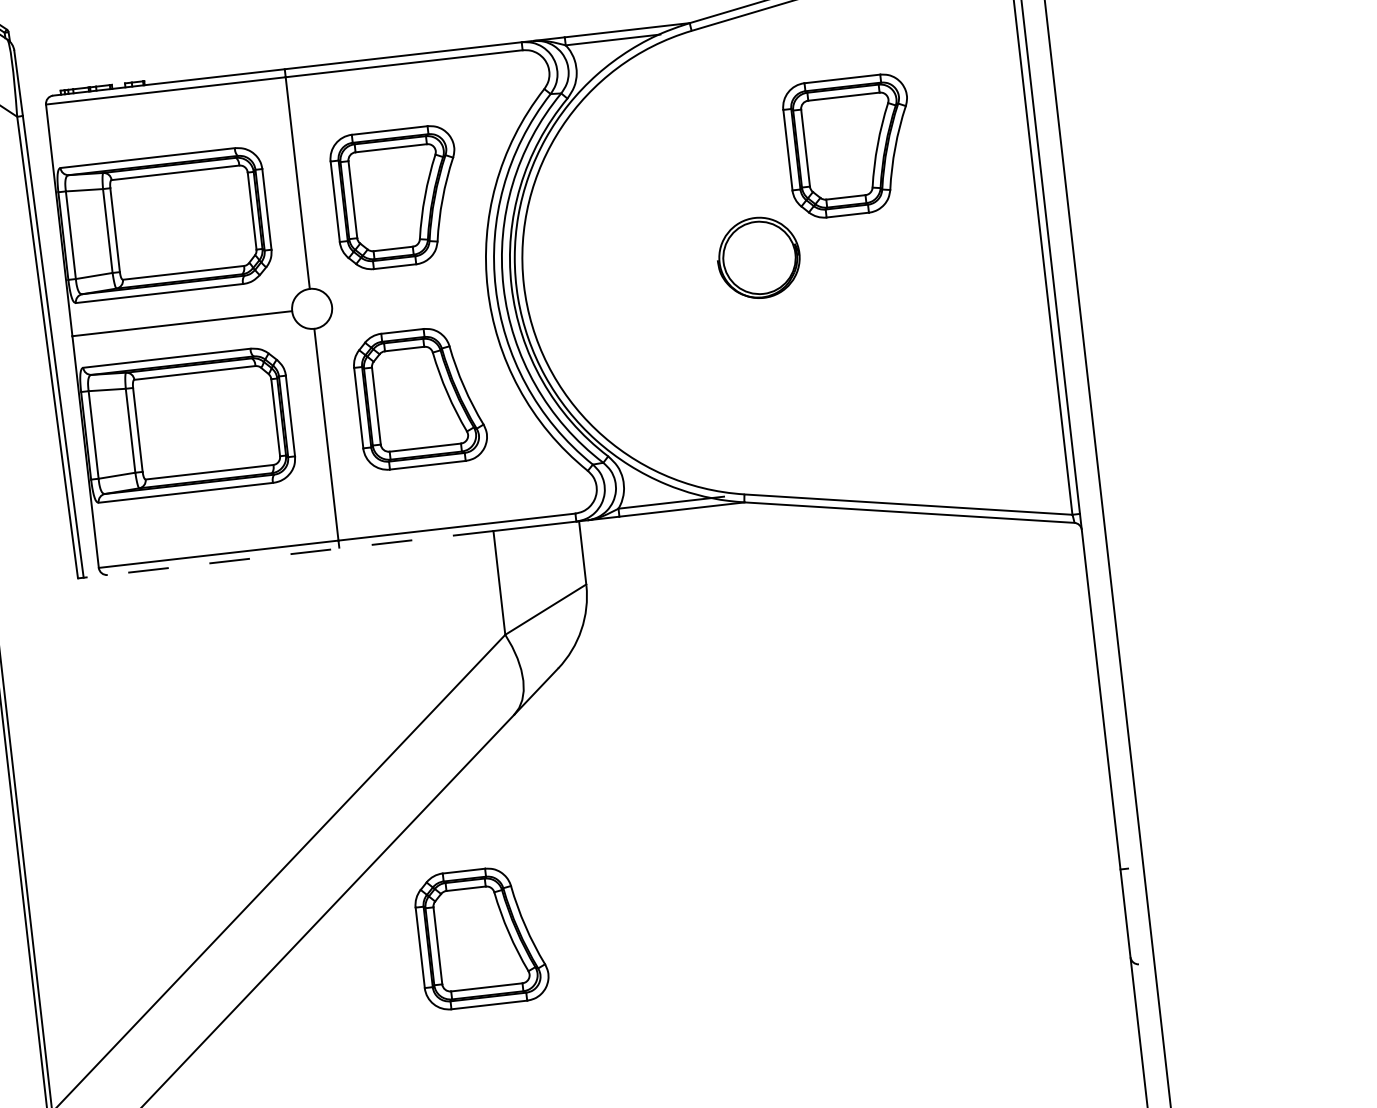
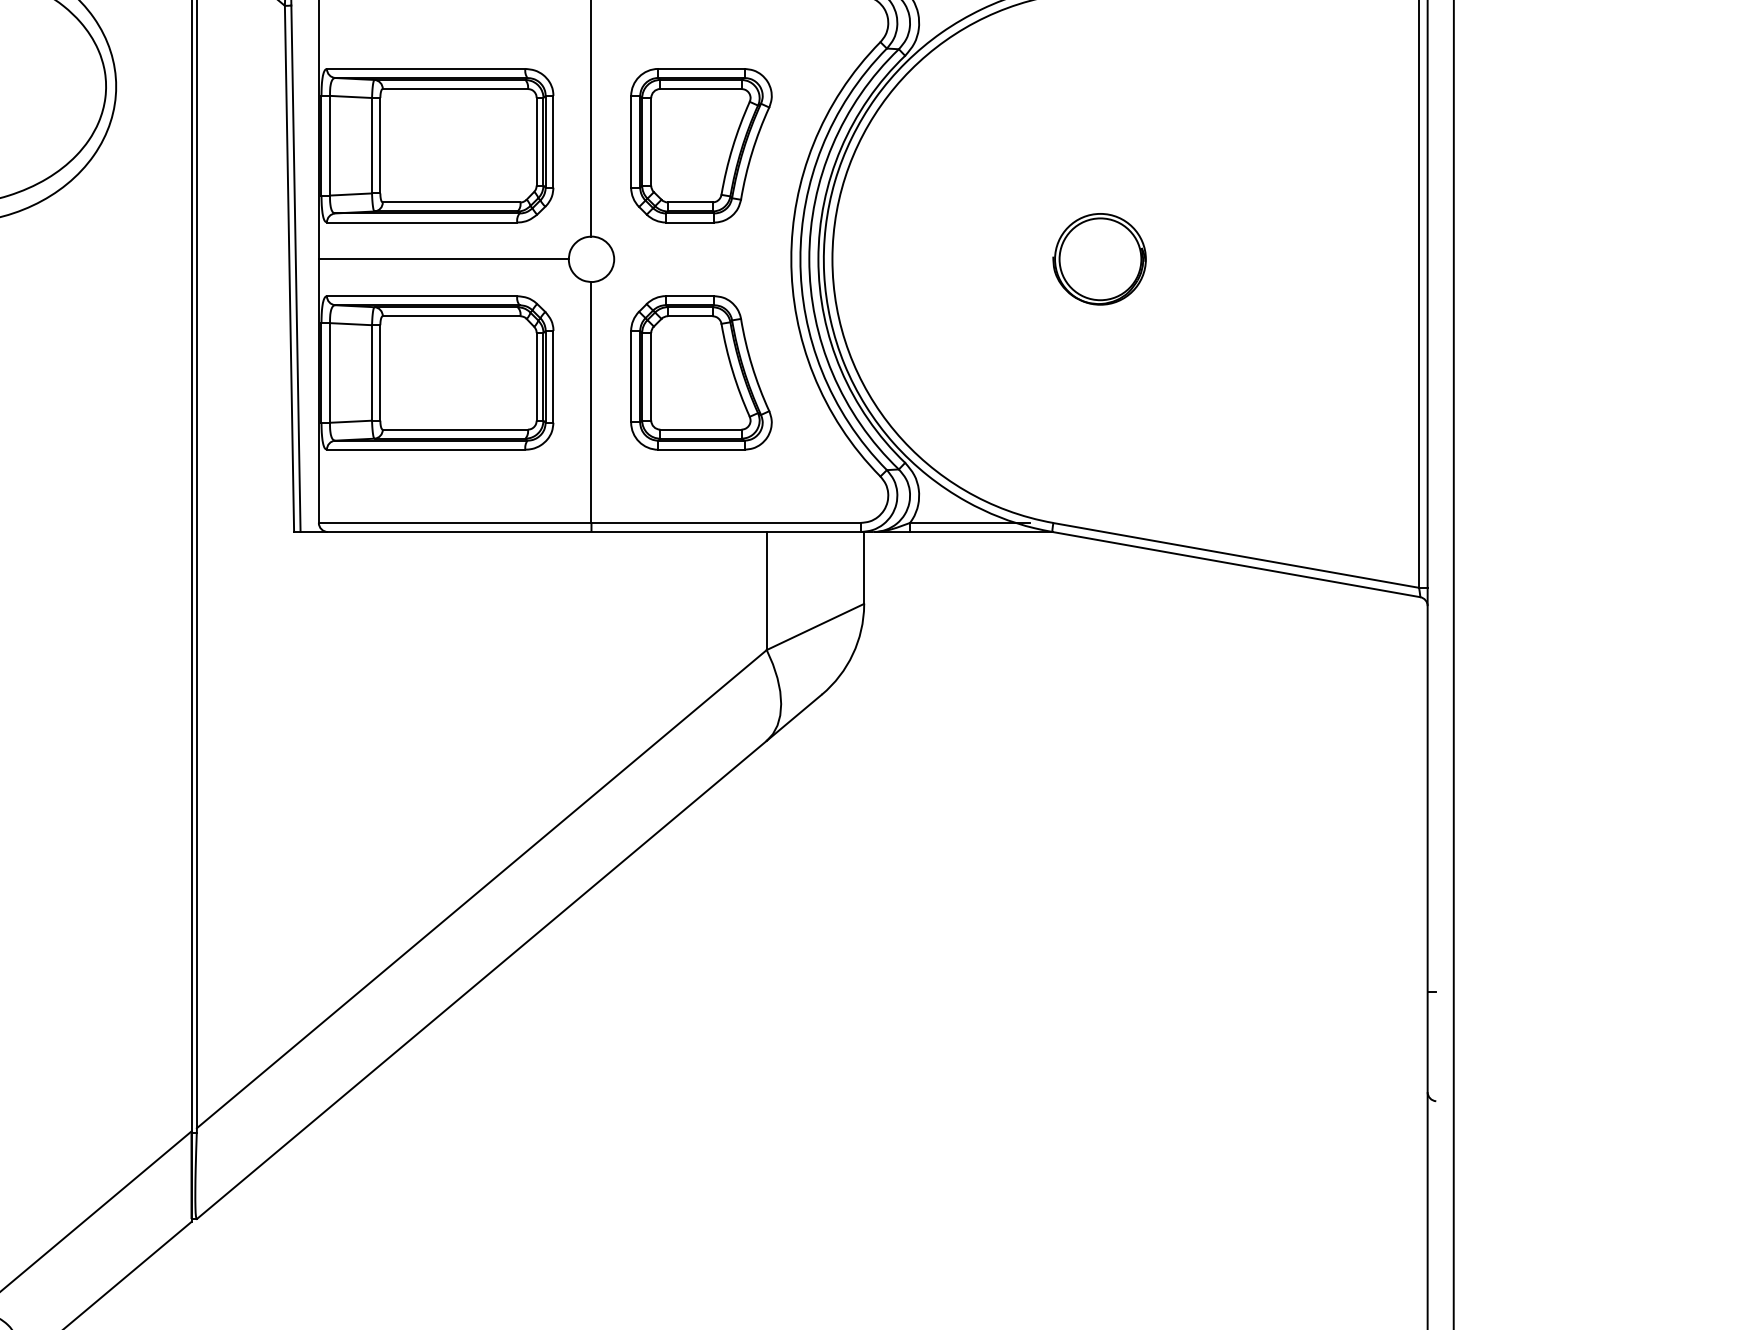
part: (850, 146) -> (1216, 145), removed
line: (284, 555) -> (529, 532), dashed -> solid
part: (481, 937) -> (701, 986), removed

